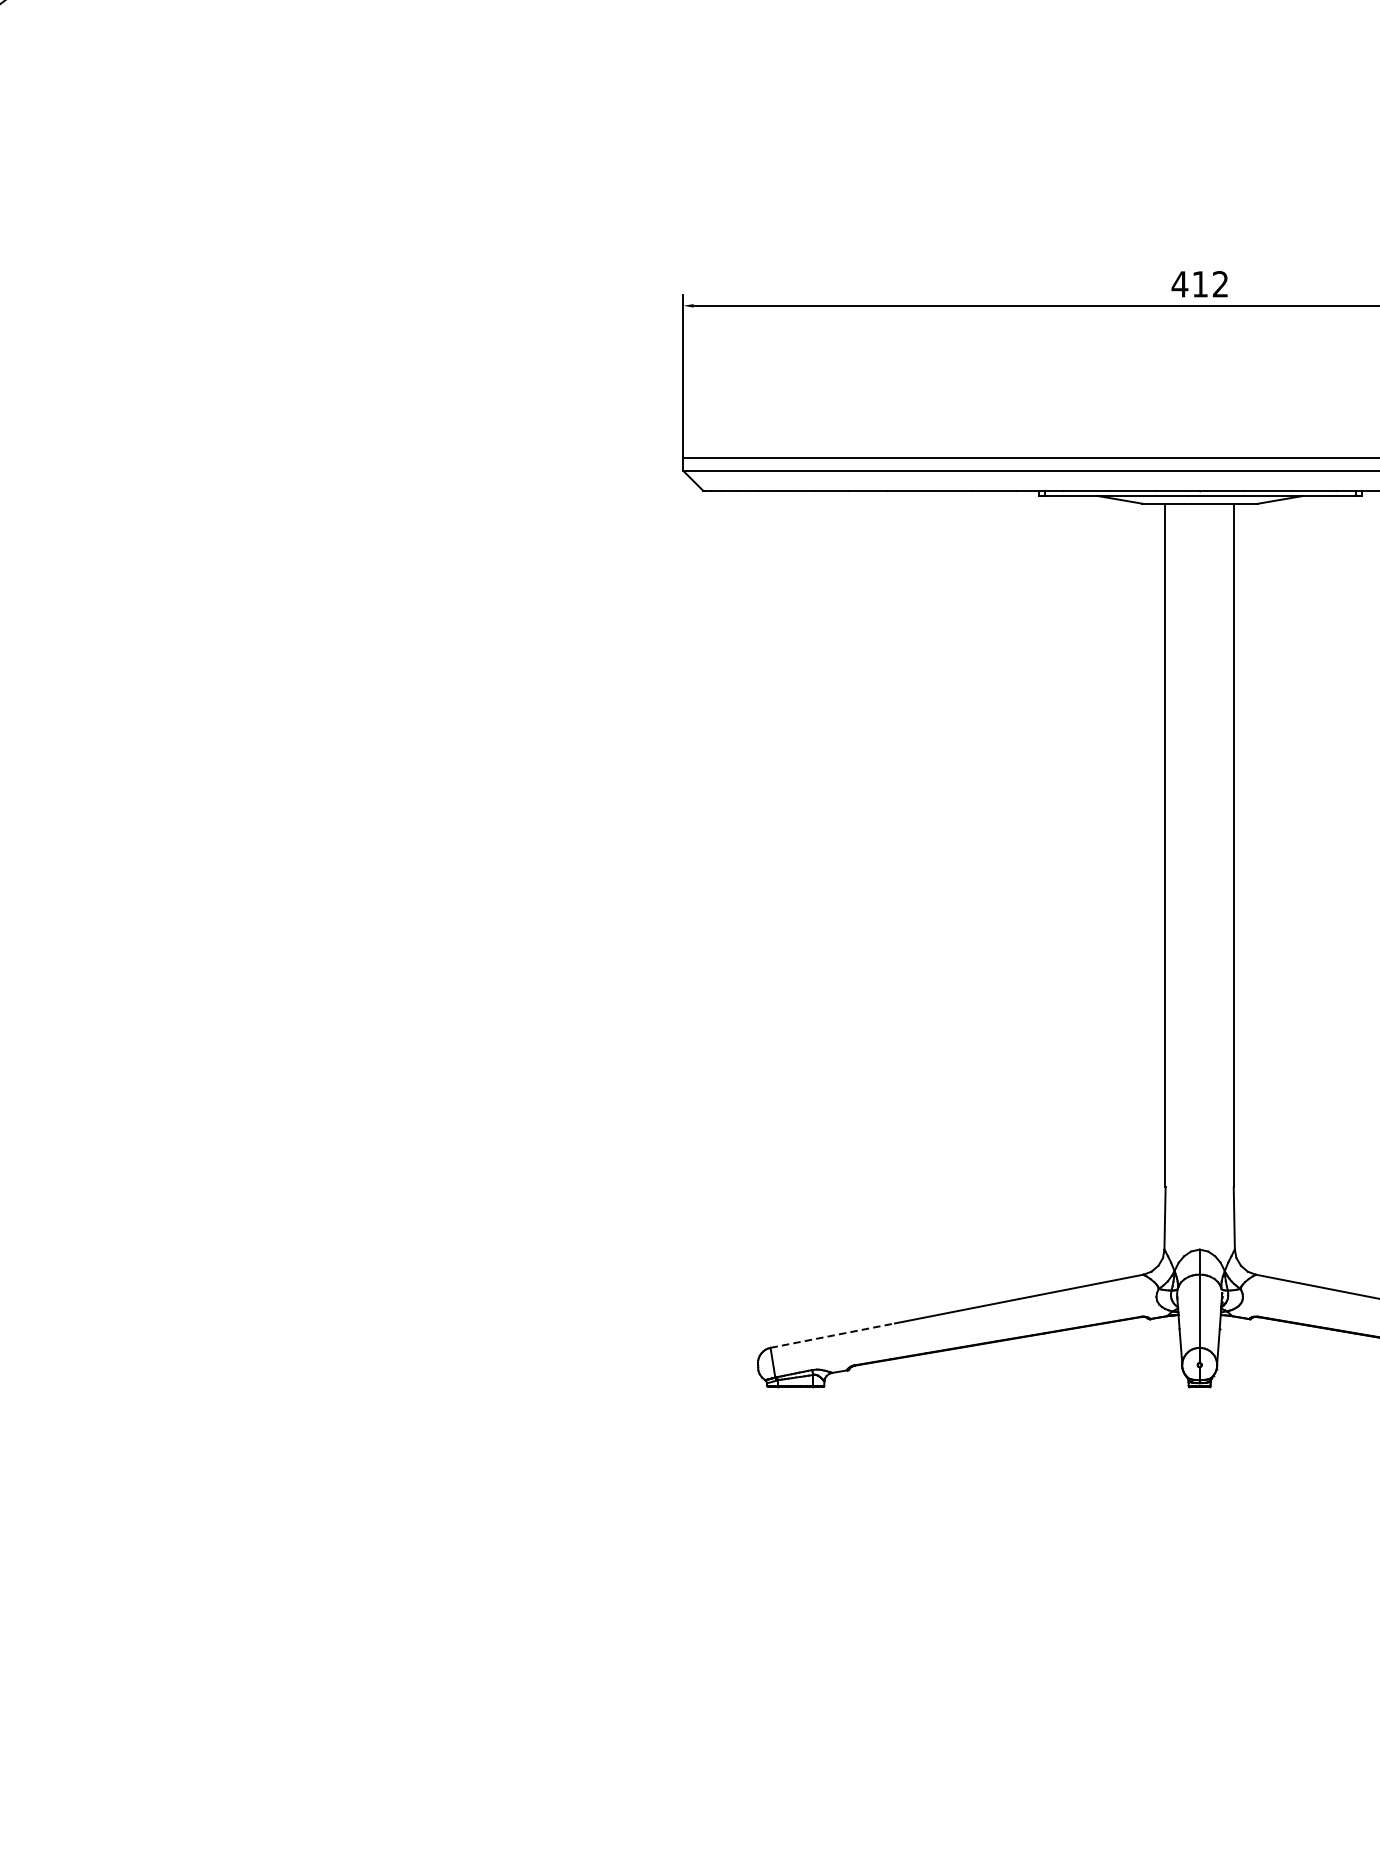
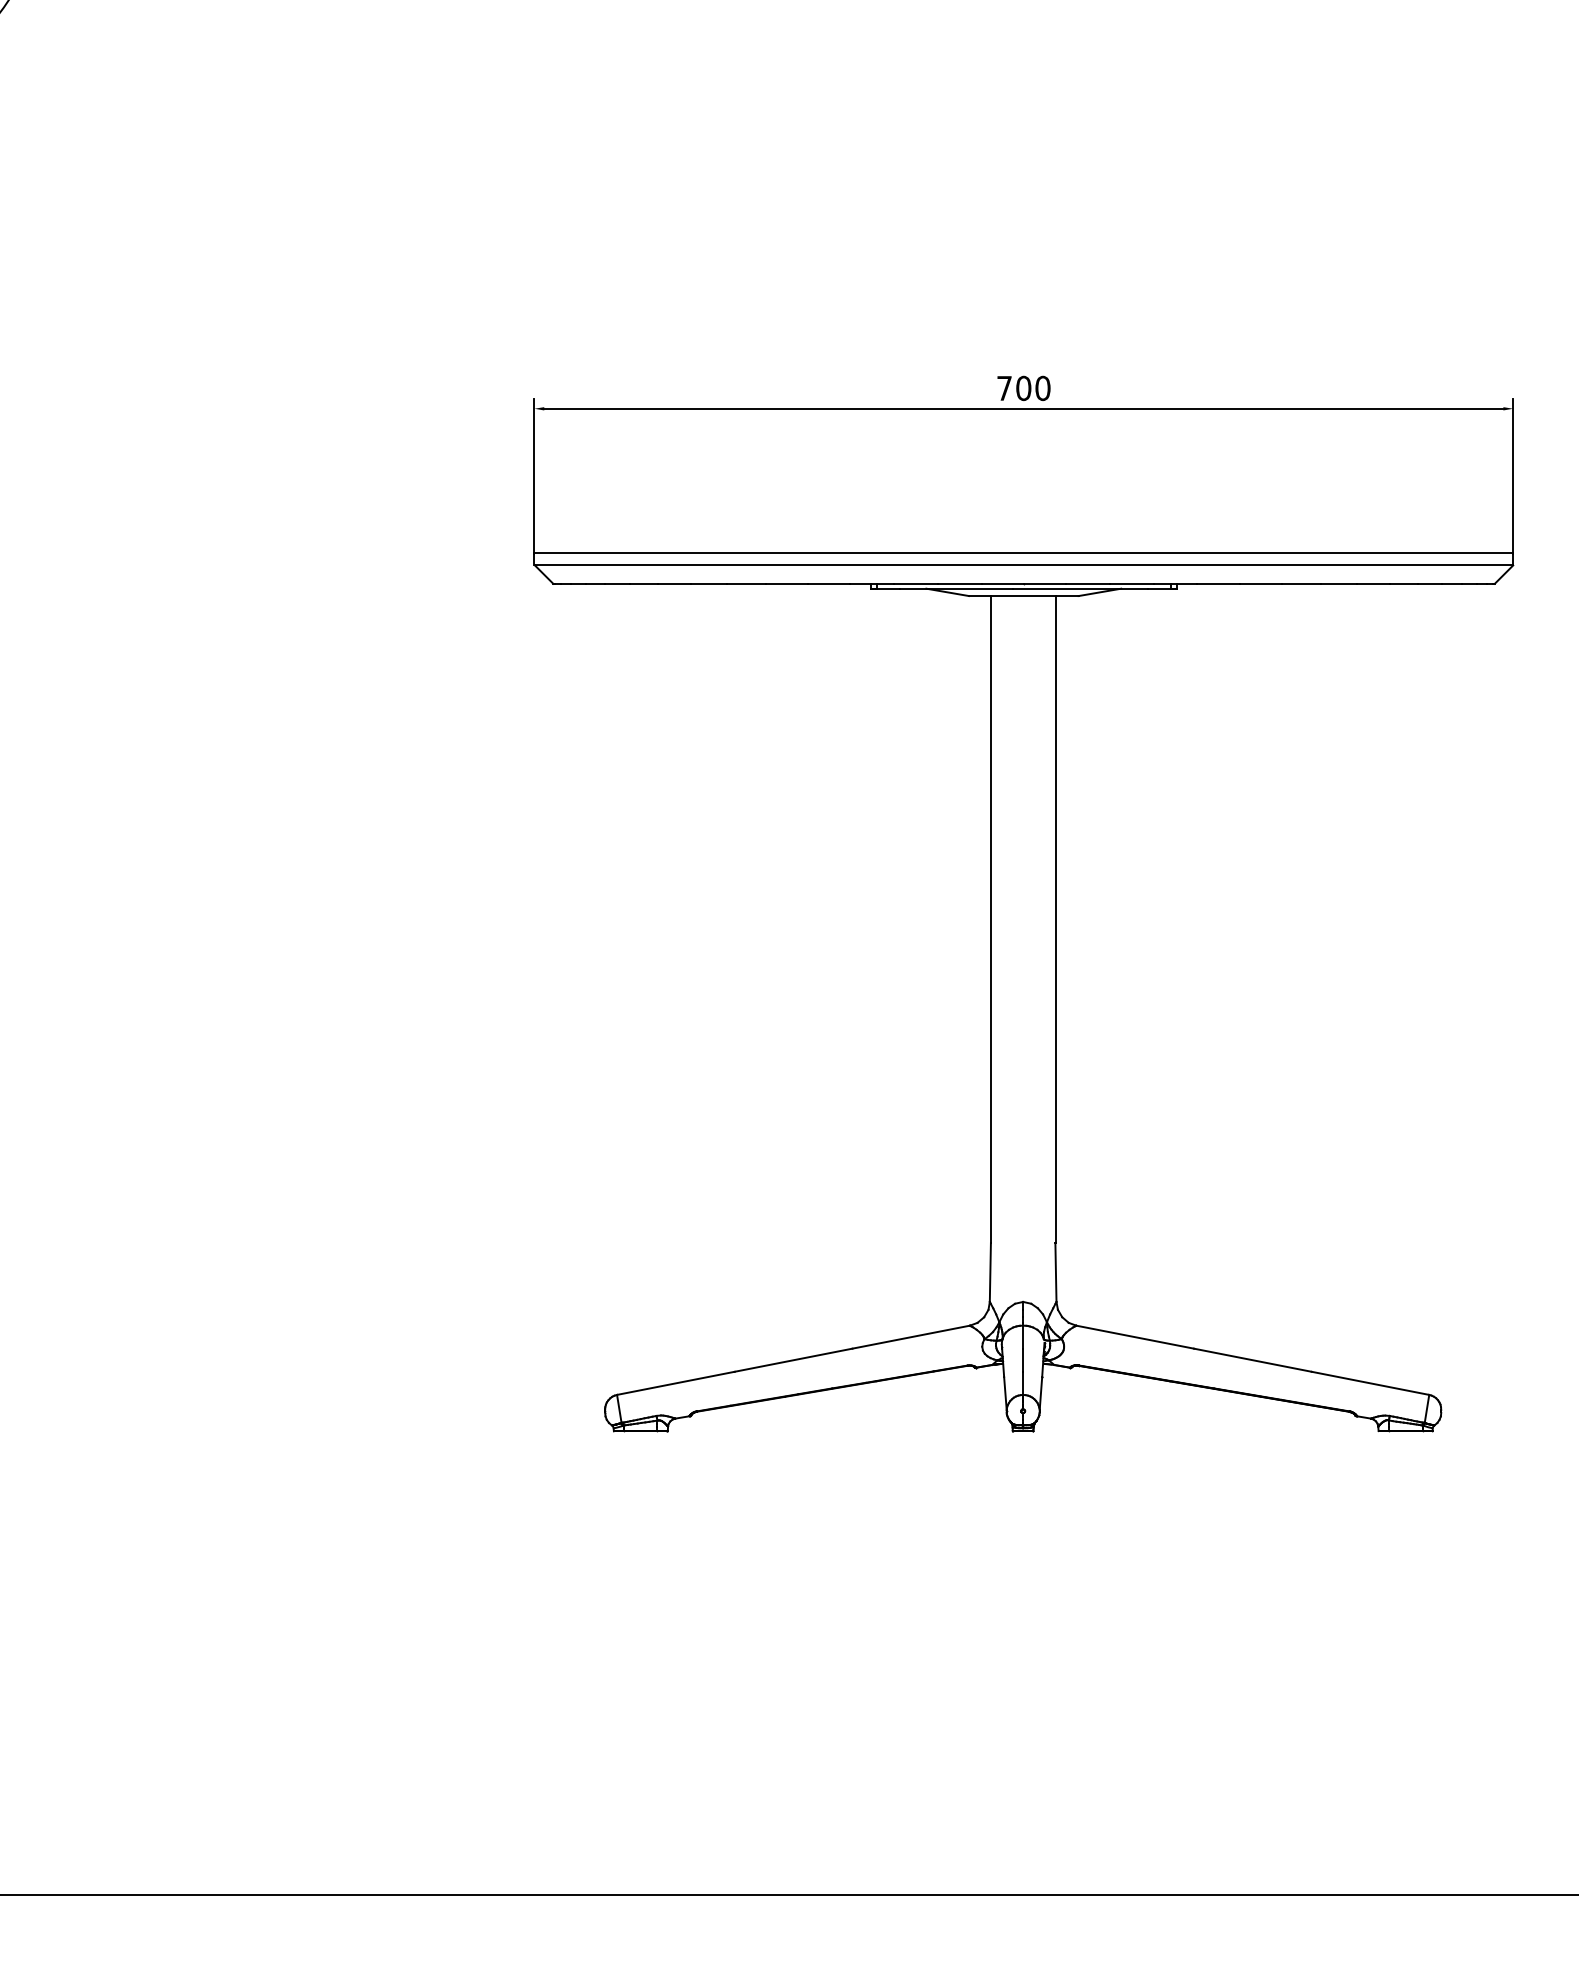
text: (1200, 284) -> (1023, 388), 412 -> 700
line: (832, 1335) -> (675, 1383), dashed -> solid

